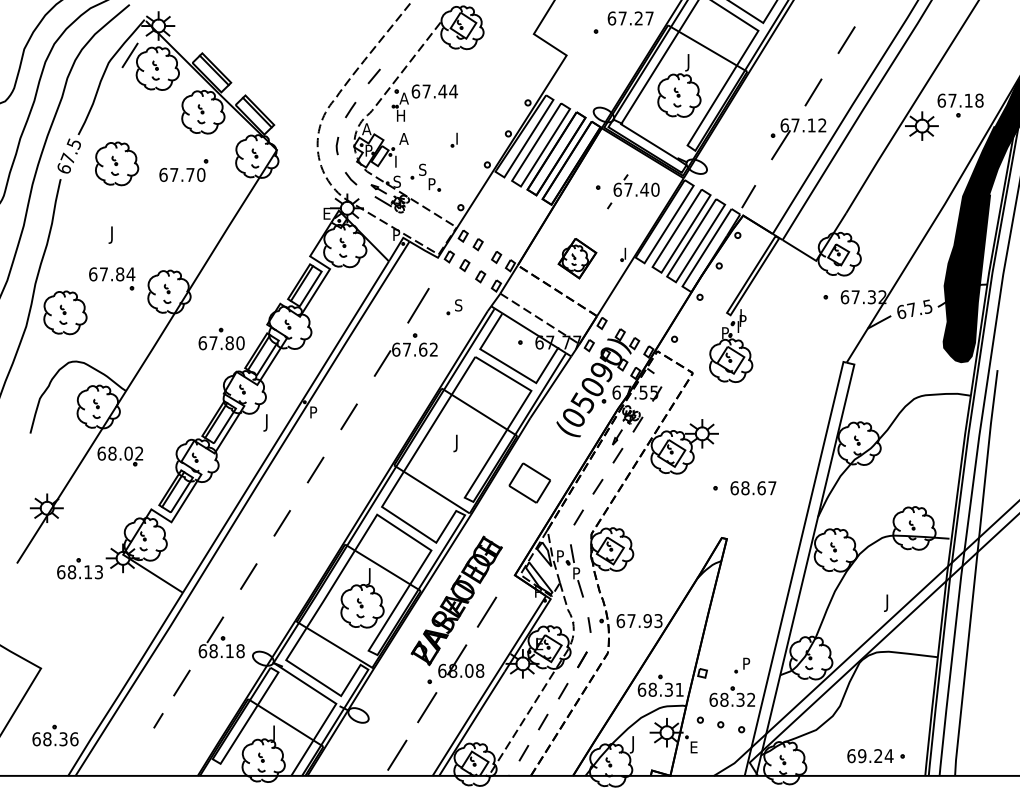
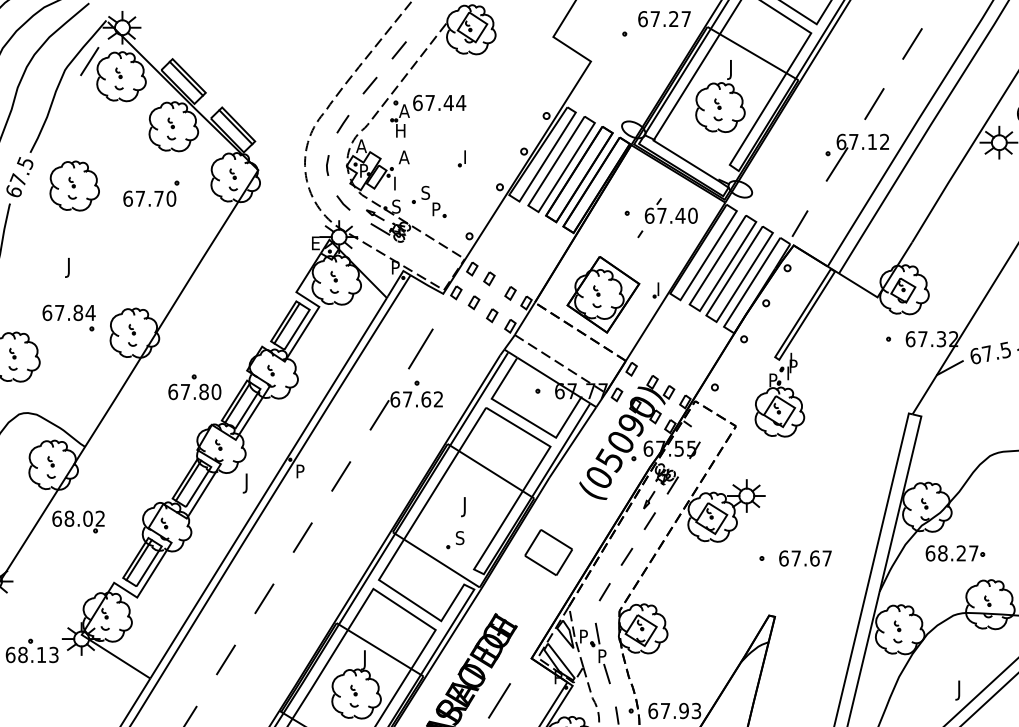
line: (399, 45) -> (399, 50), added
part: (577, 258) -> (603, 294), size x1.67
part: (454, 307) -> (455, 540), moved
part: (883, 483) -> (954, 553), added
text: (745, 488) -> (796, 558), 68.67 -> 67.67

